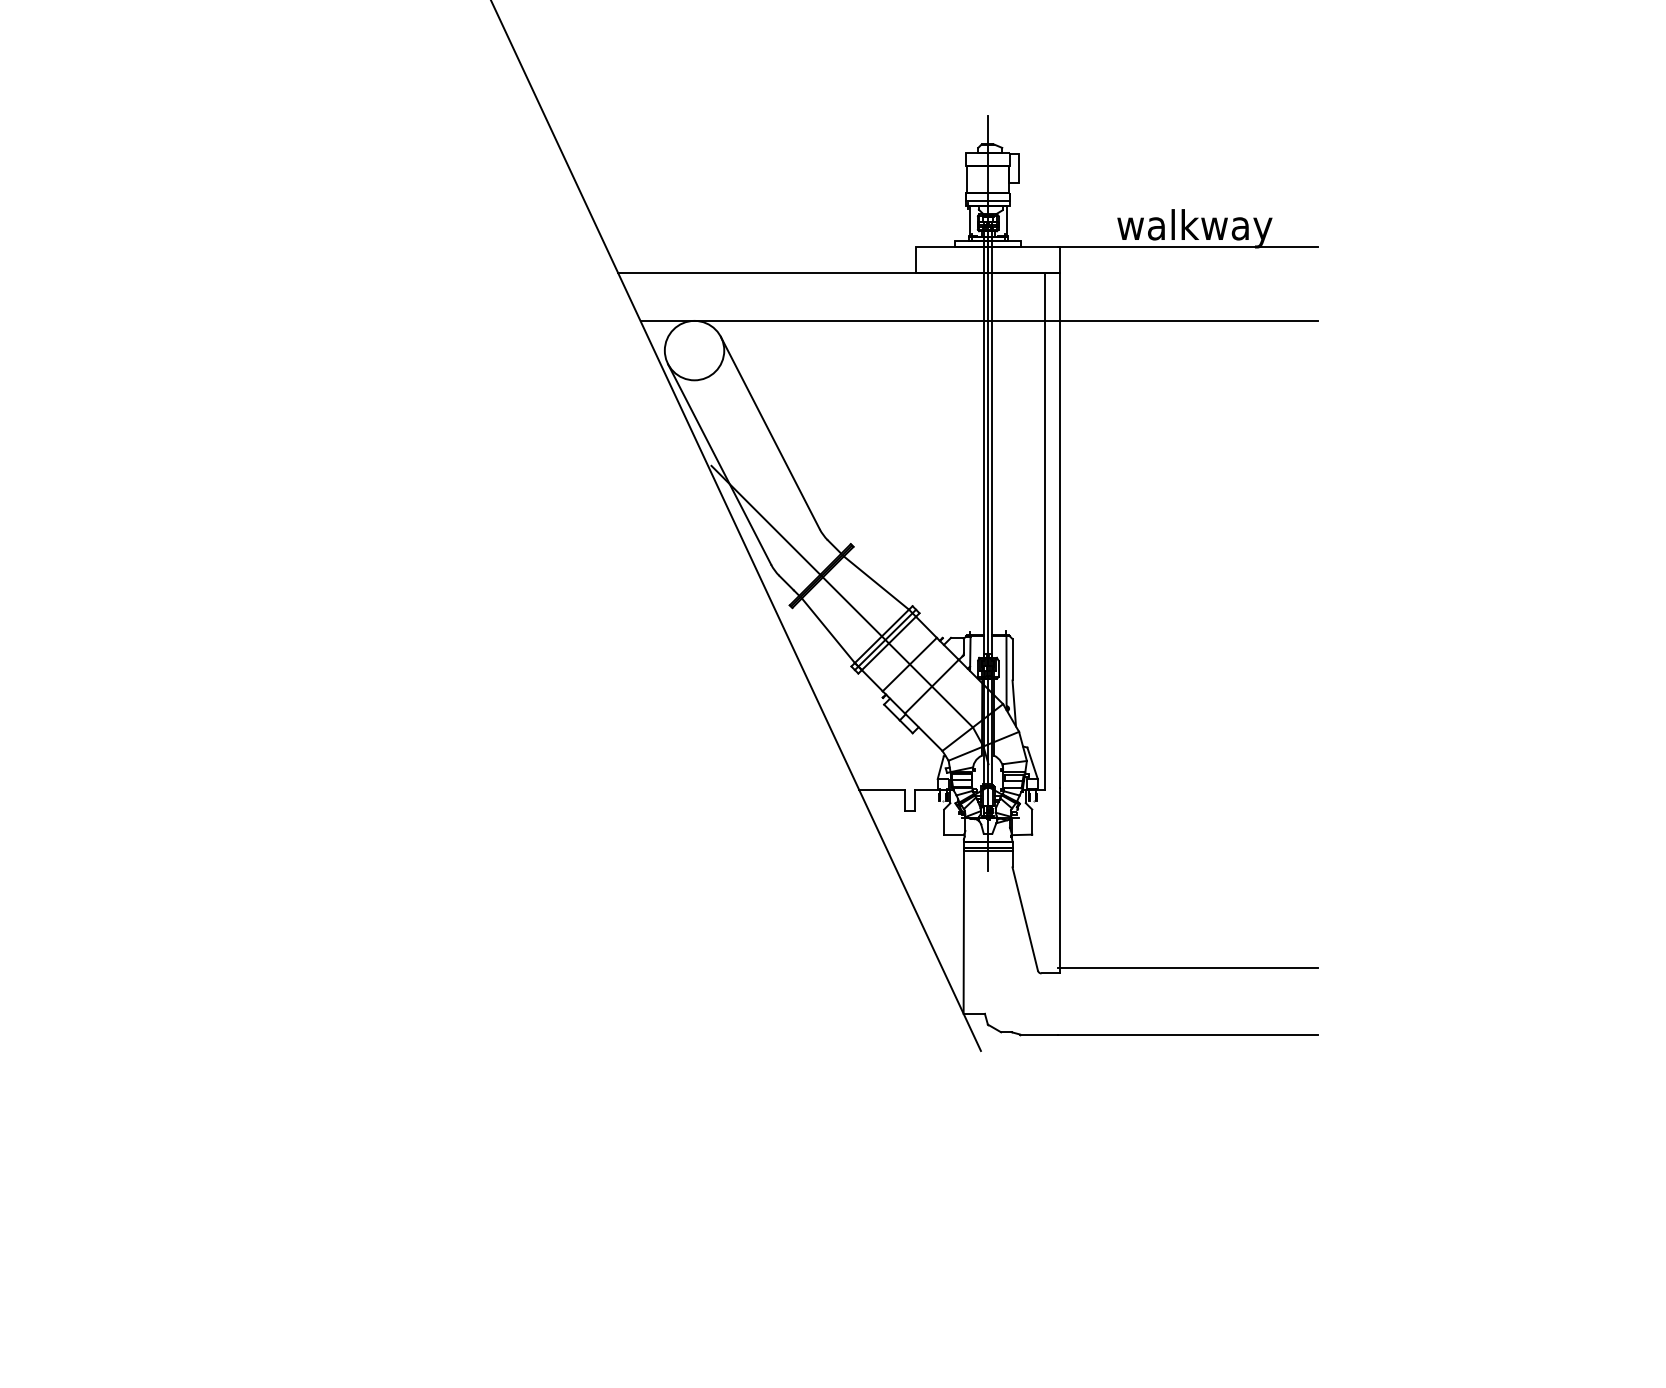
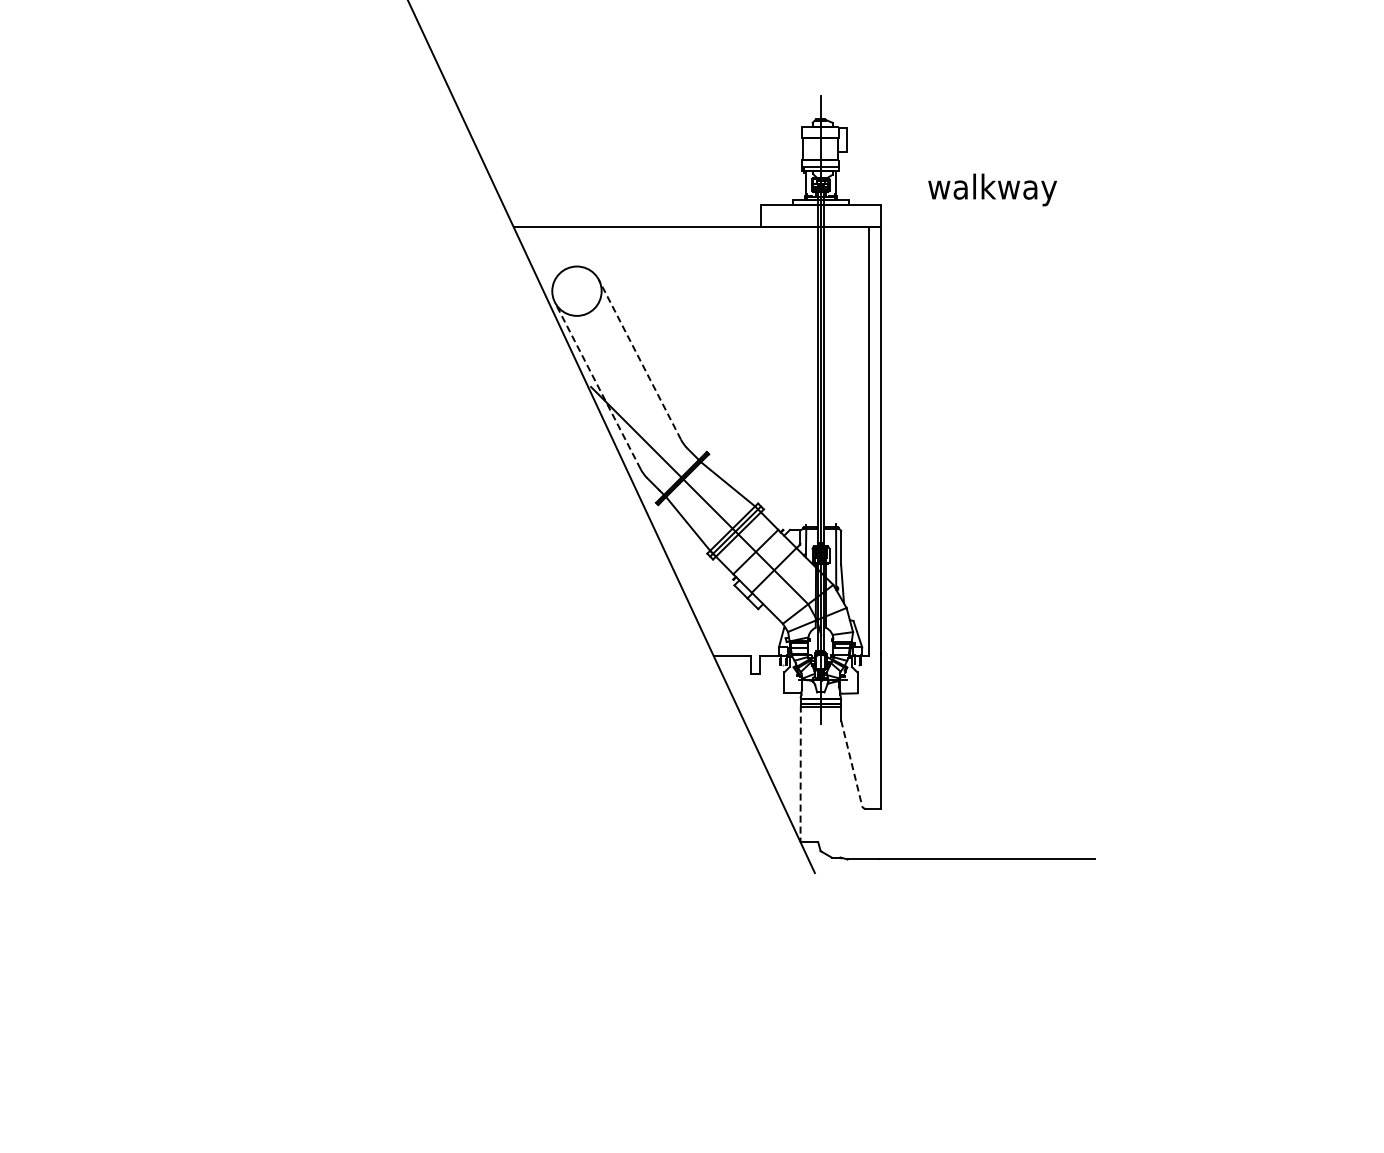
line: (1187, 247) -> (986, 205), removed
line: (979, 320) -> (813, 266), removed
line: (769, 432) -> (639, 359), solid -> dashed
line: (719, 464) -> (597, 385), solid -> dashed
line: (1024, 919) -> (851, 763), solid -> dashed
line: (963, 932) -> (800, 774), solid -> dashed
line: (1187, 967) -> (986, 803), removed

